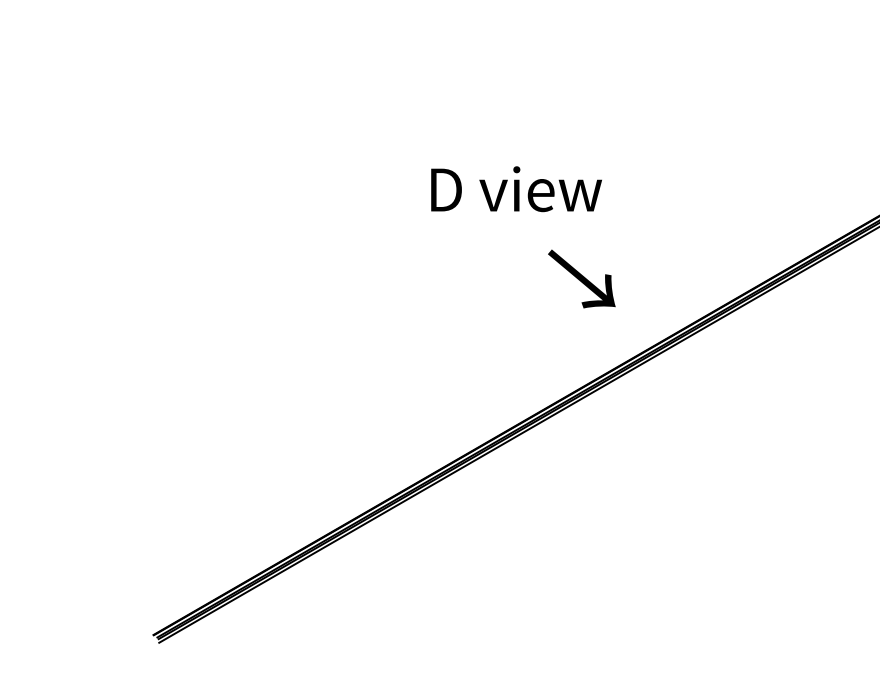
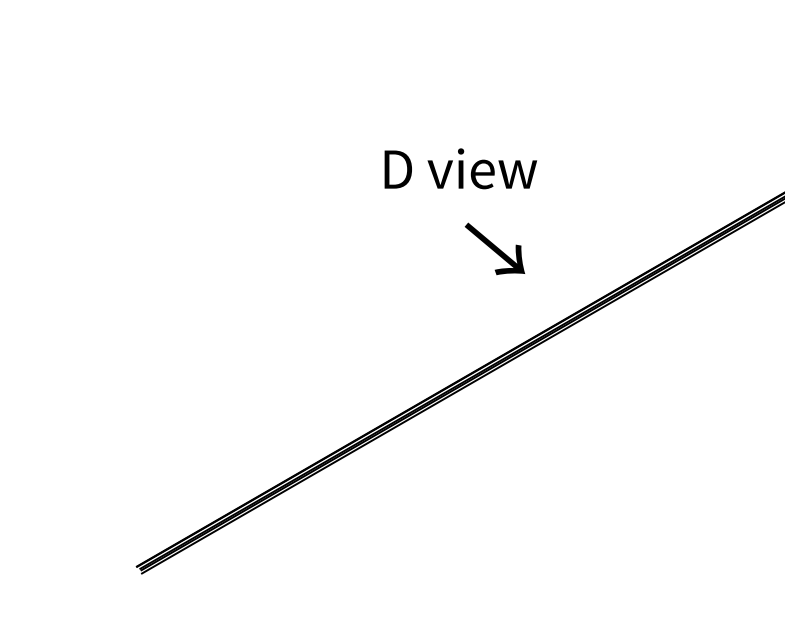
text: (581, 278) -> (494, 248), moved

